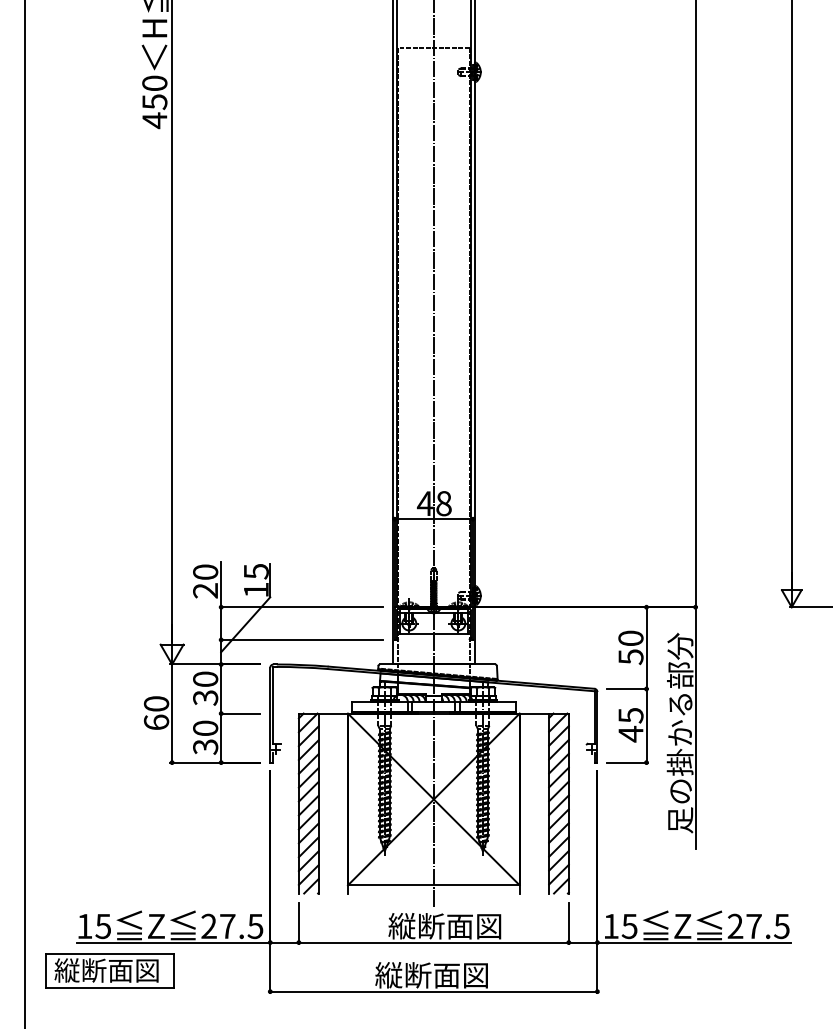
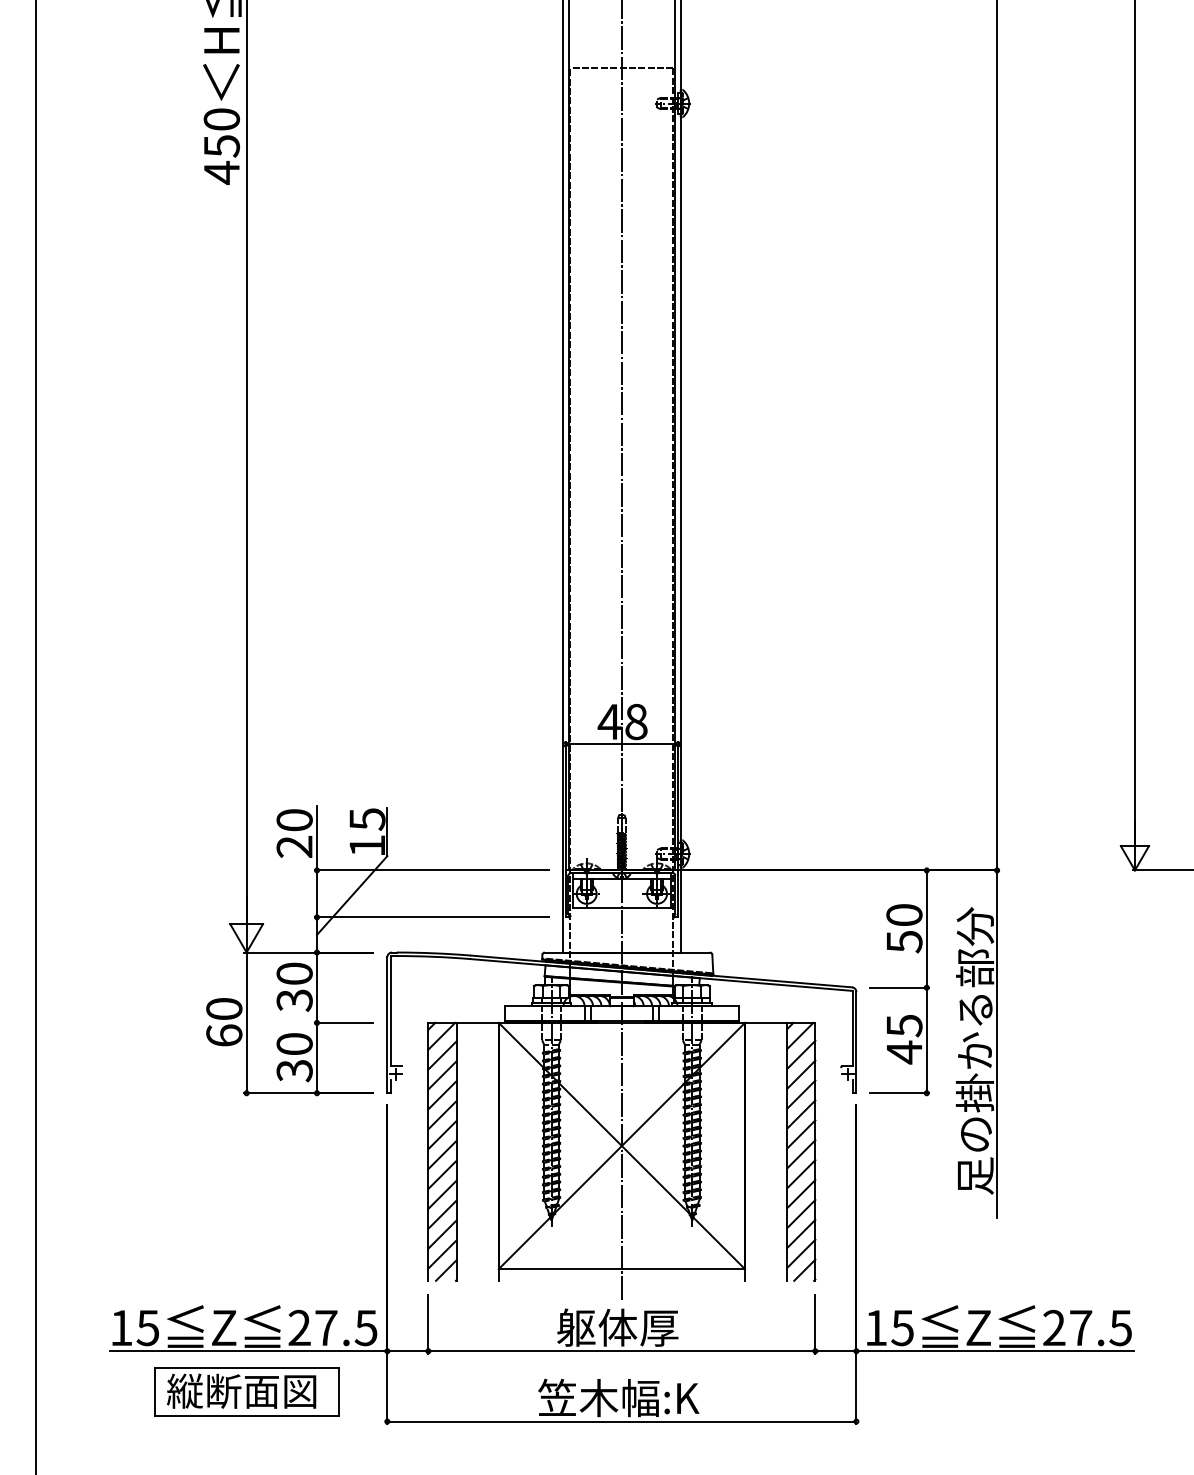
text: (444, 925) -> (637, 1326), 縦断面図 -> 躯体厚
part: (109, 970) -> (245, 1391), moved
text: (431, 974) -> (618, 1396), 縦断面図 -> 笠木幅:K

